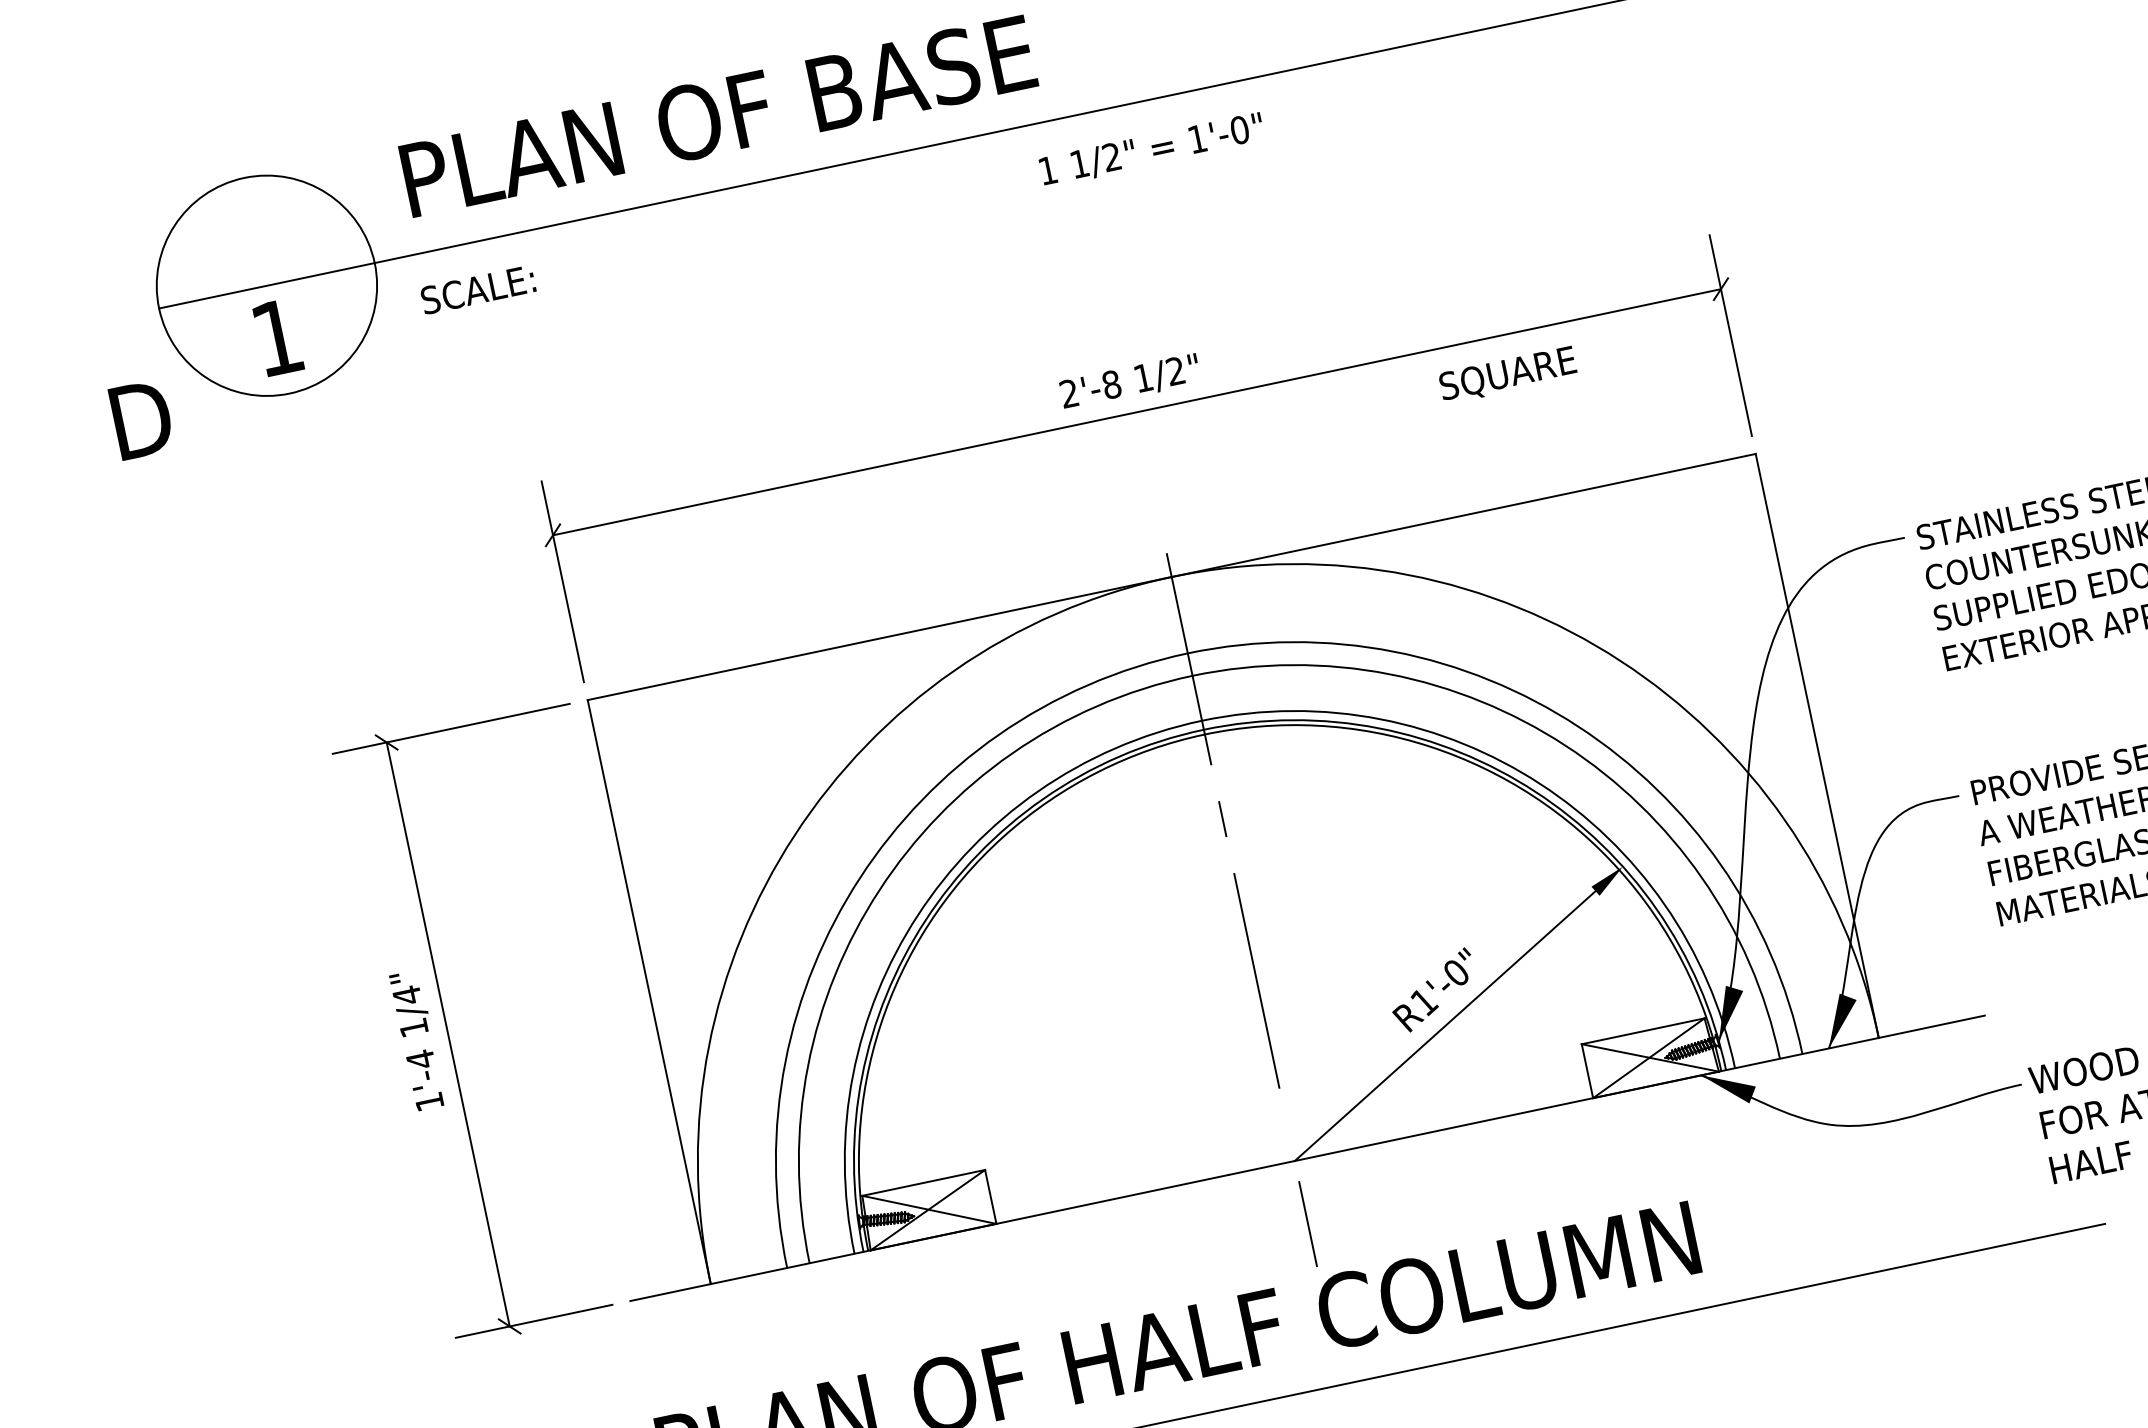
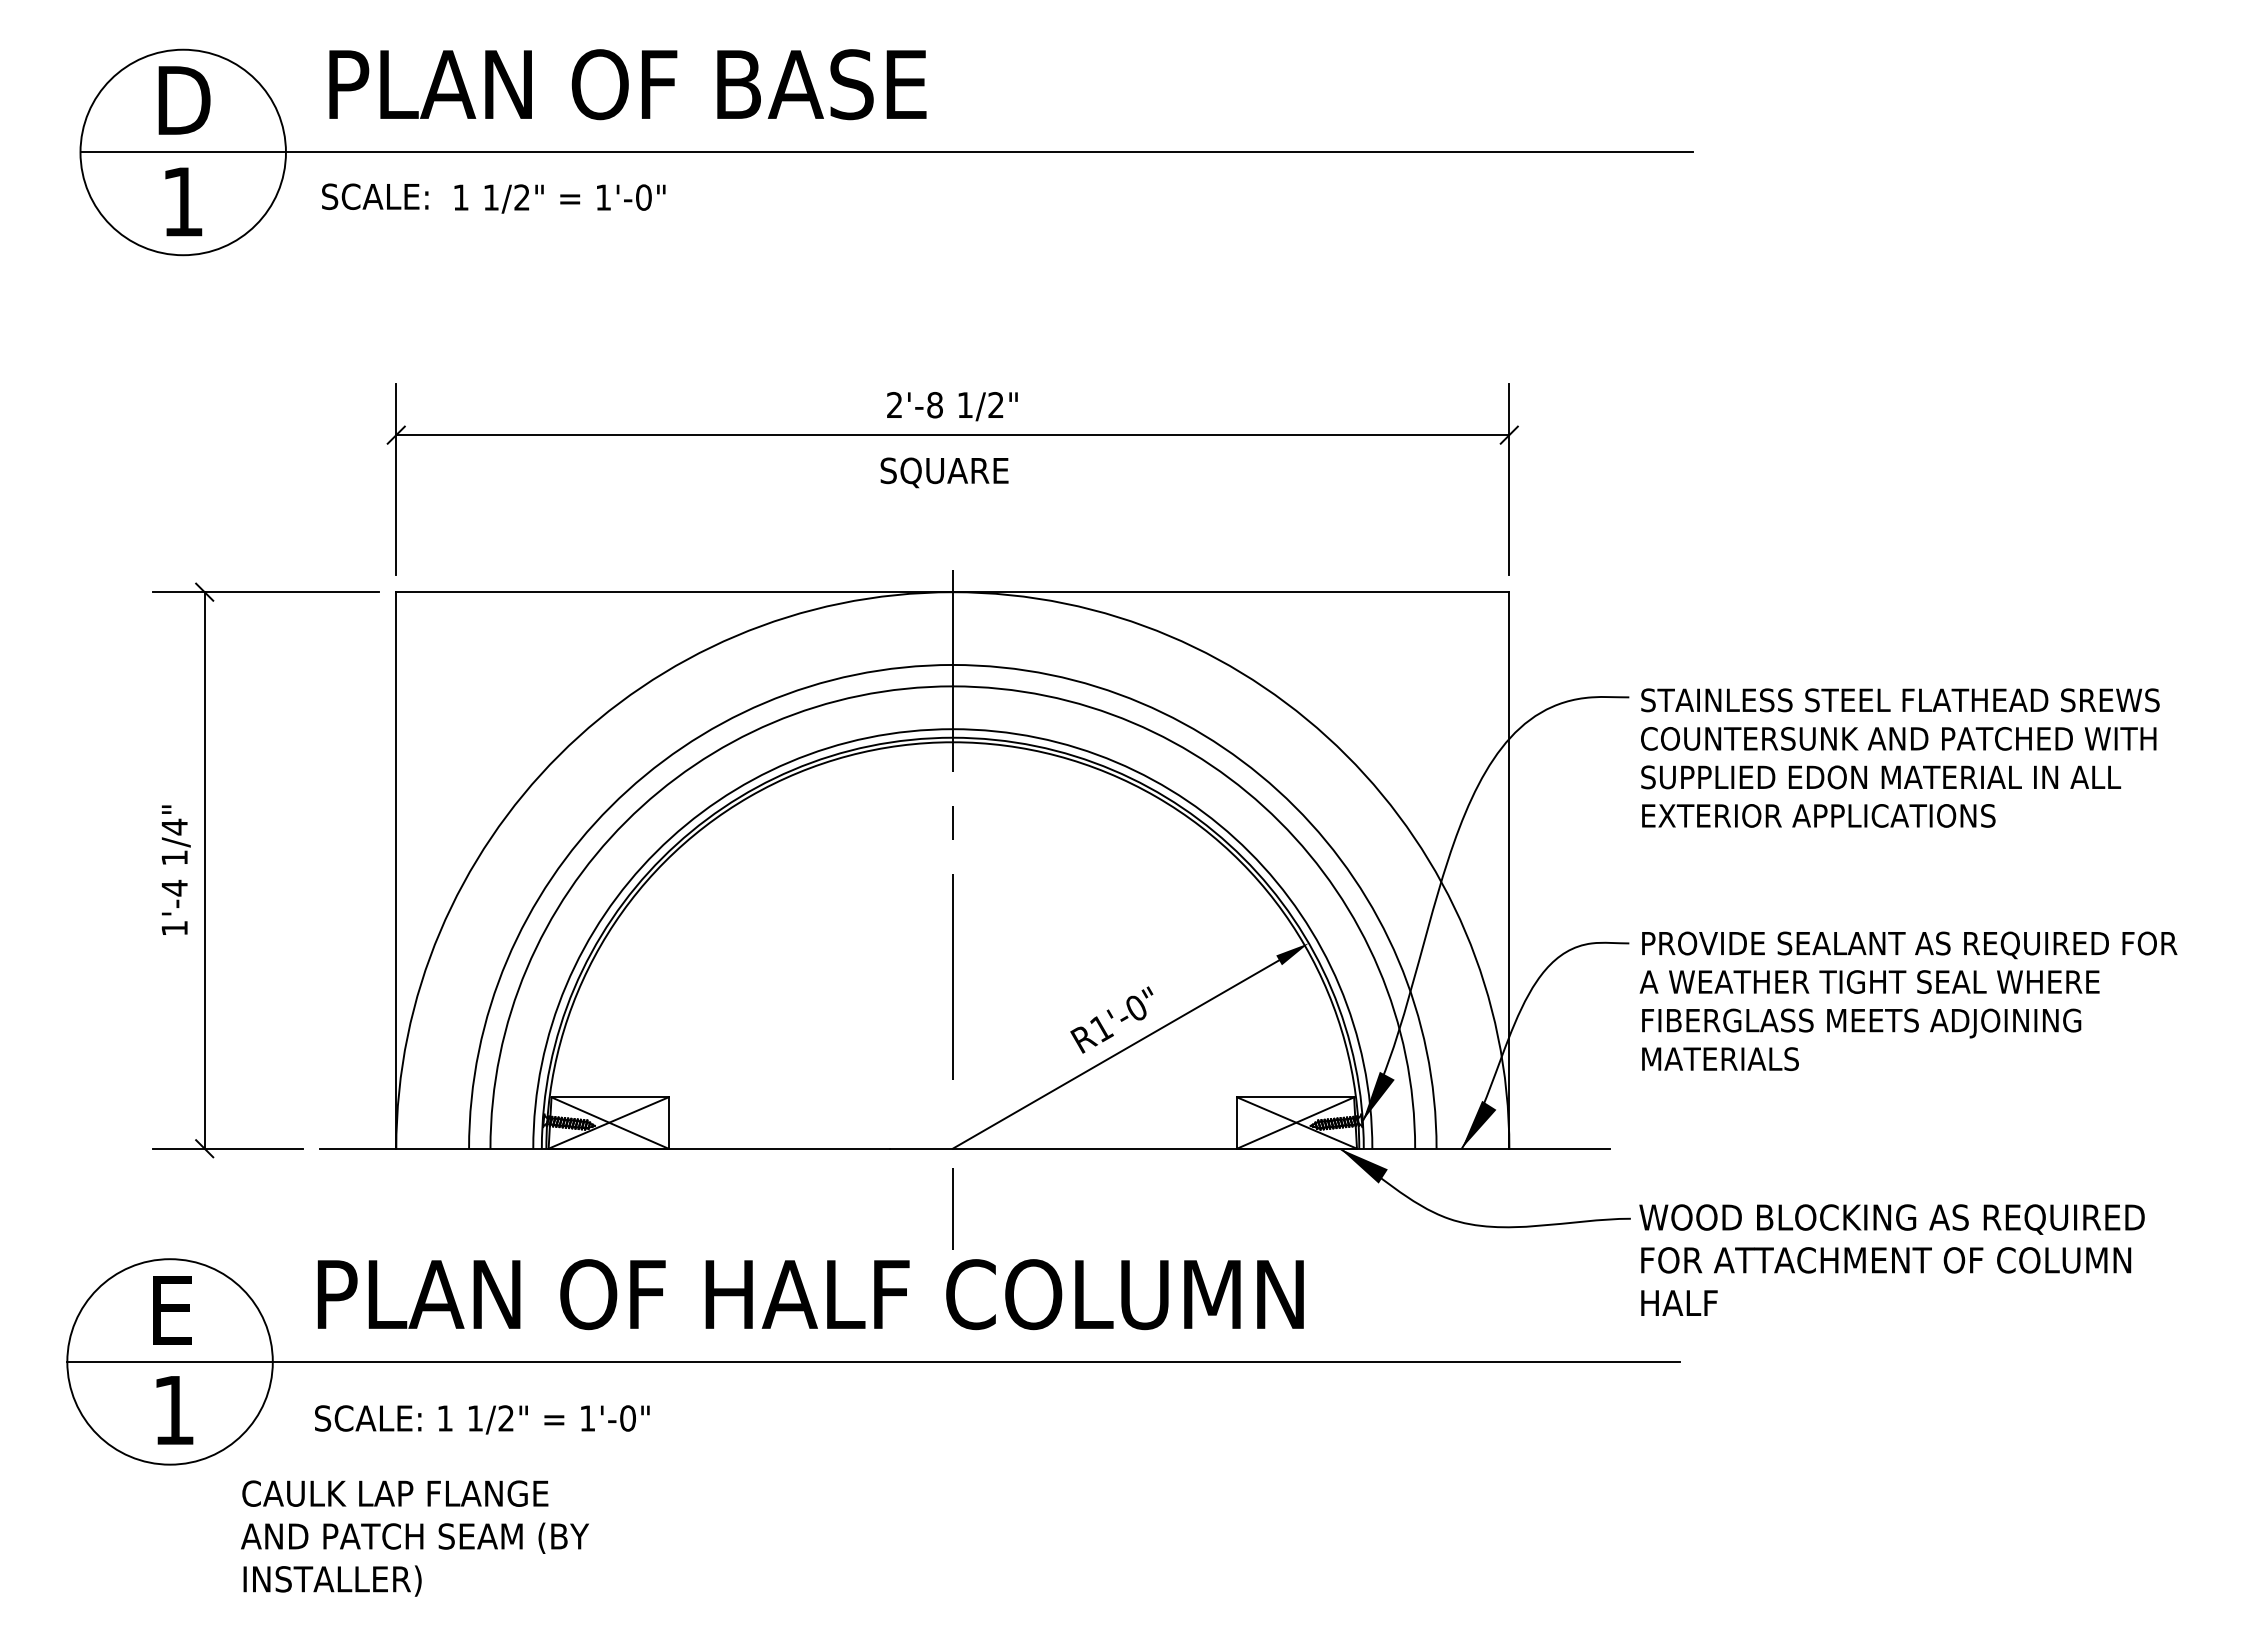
text: (1151, 149) -> (559, 198), moved
text: (1507, 374) -> (944, 472), moved
text: (141, 419) -> (184, 100), moved

